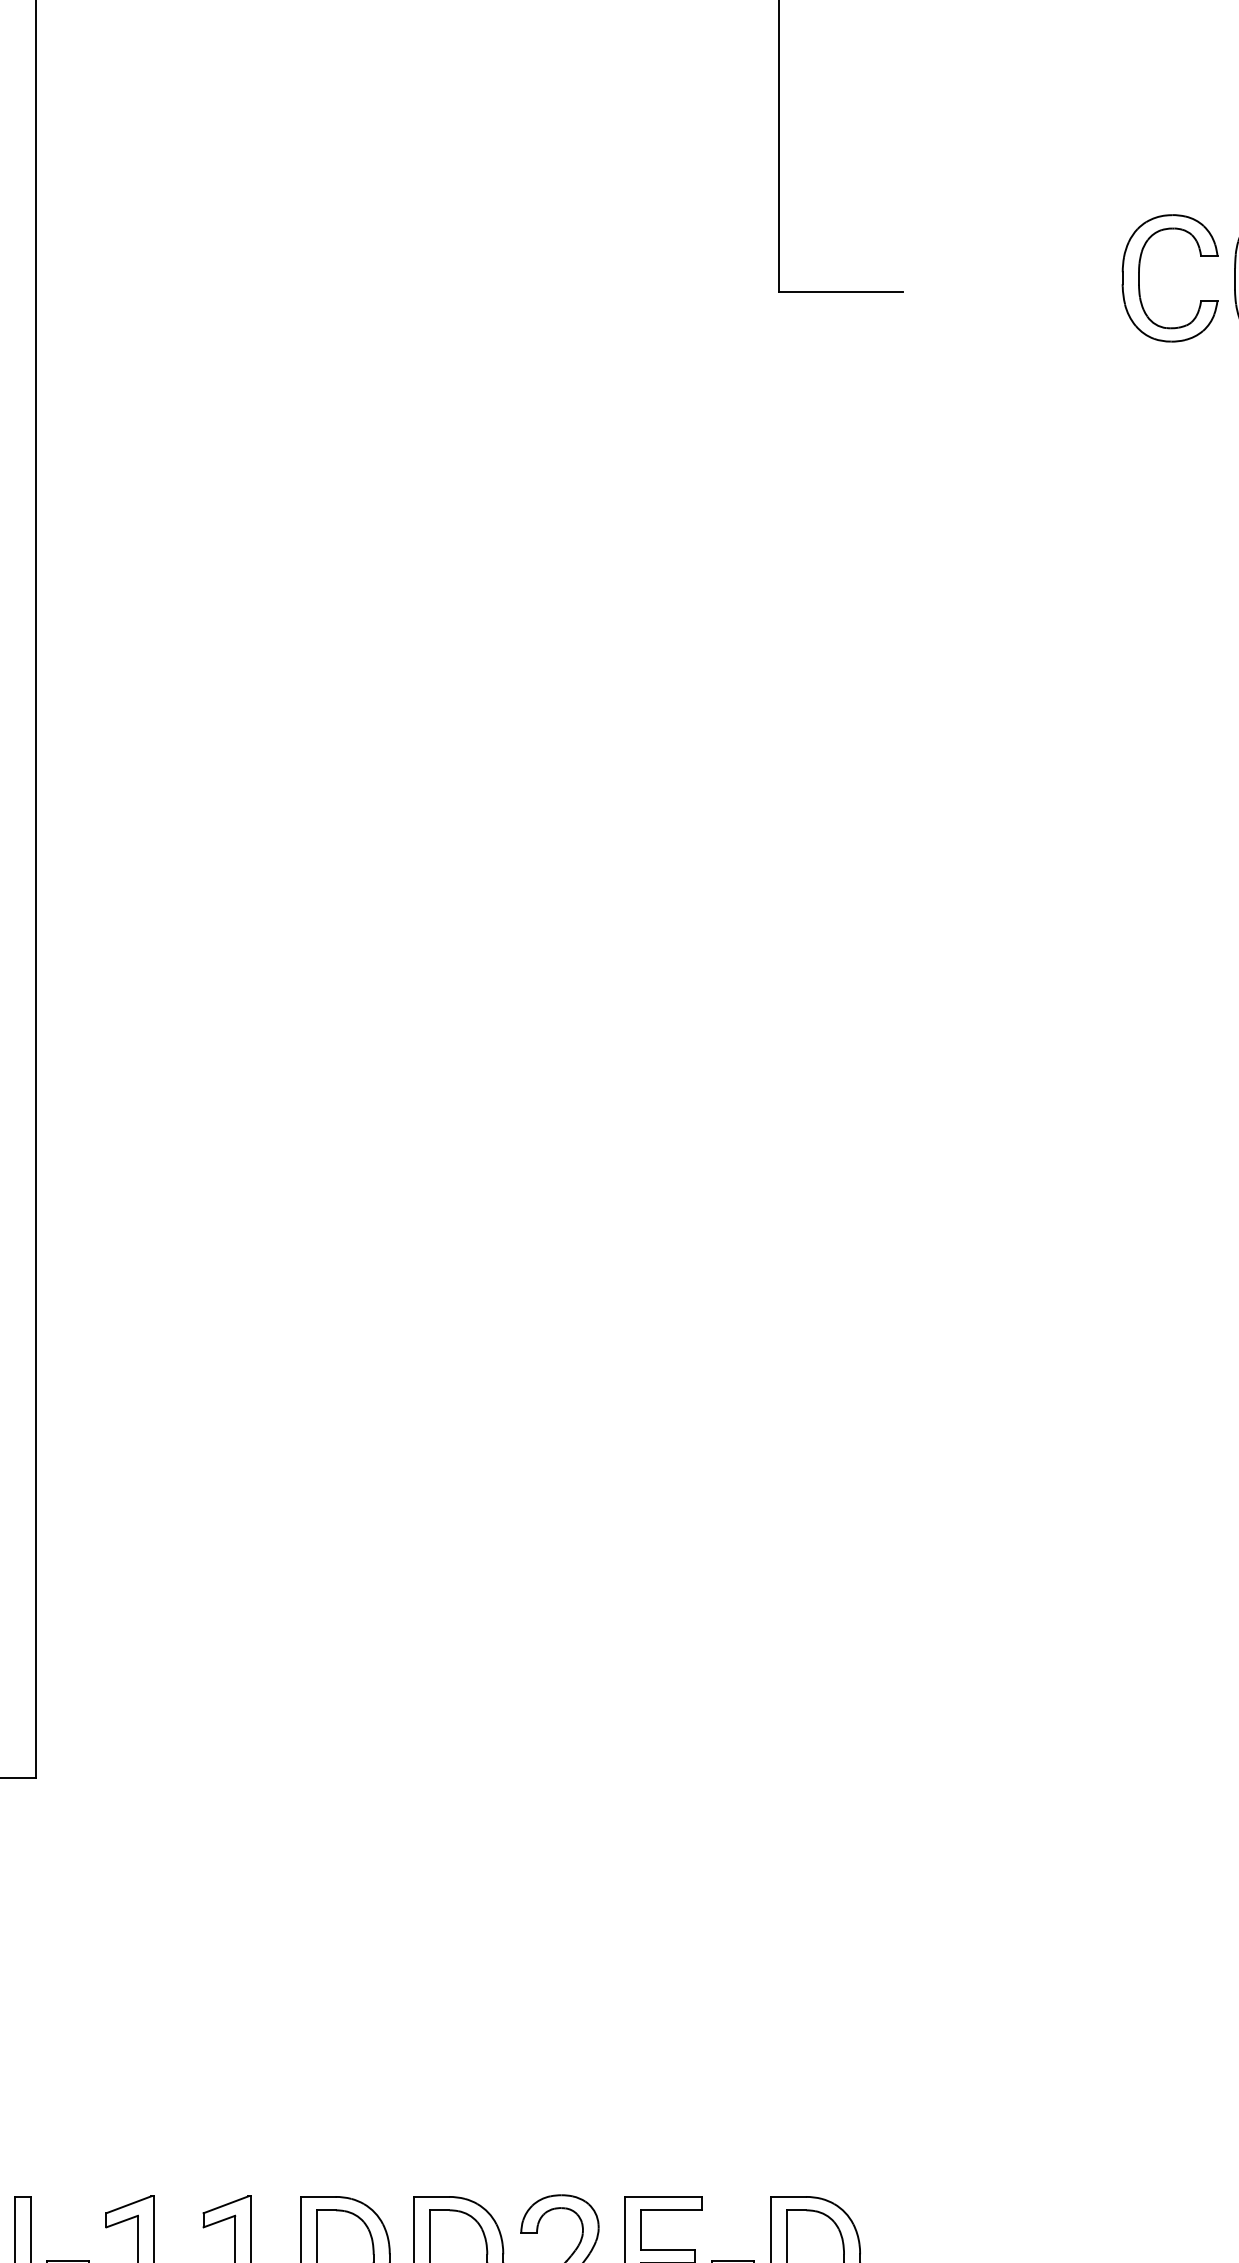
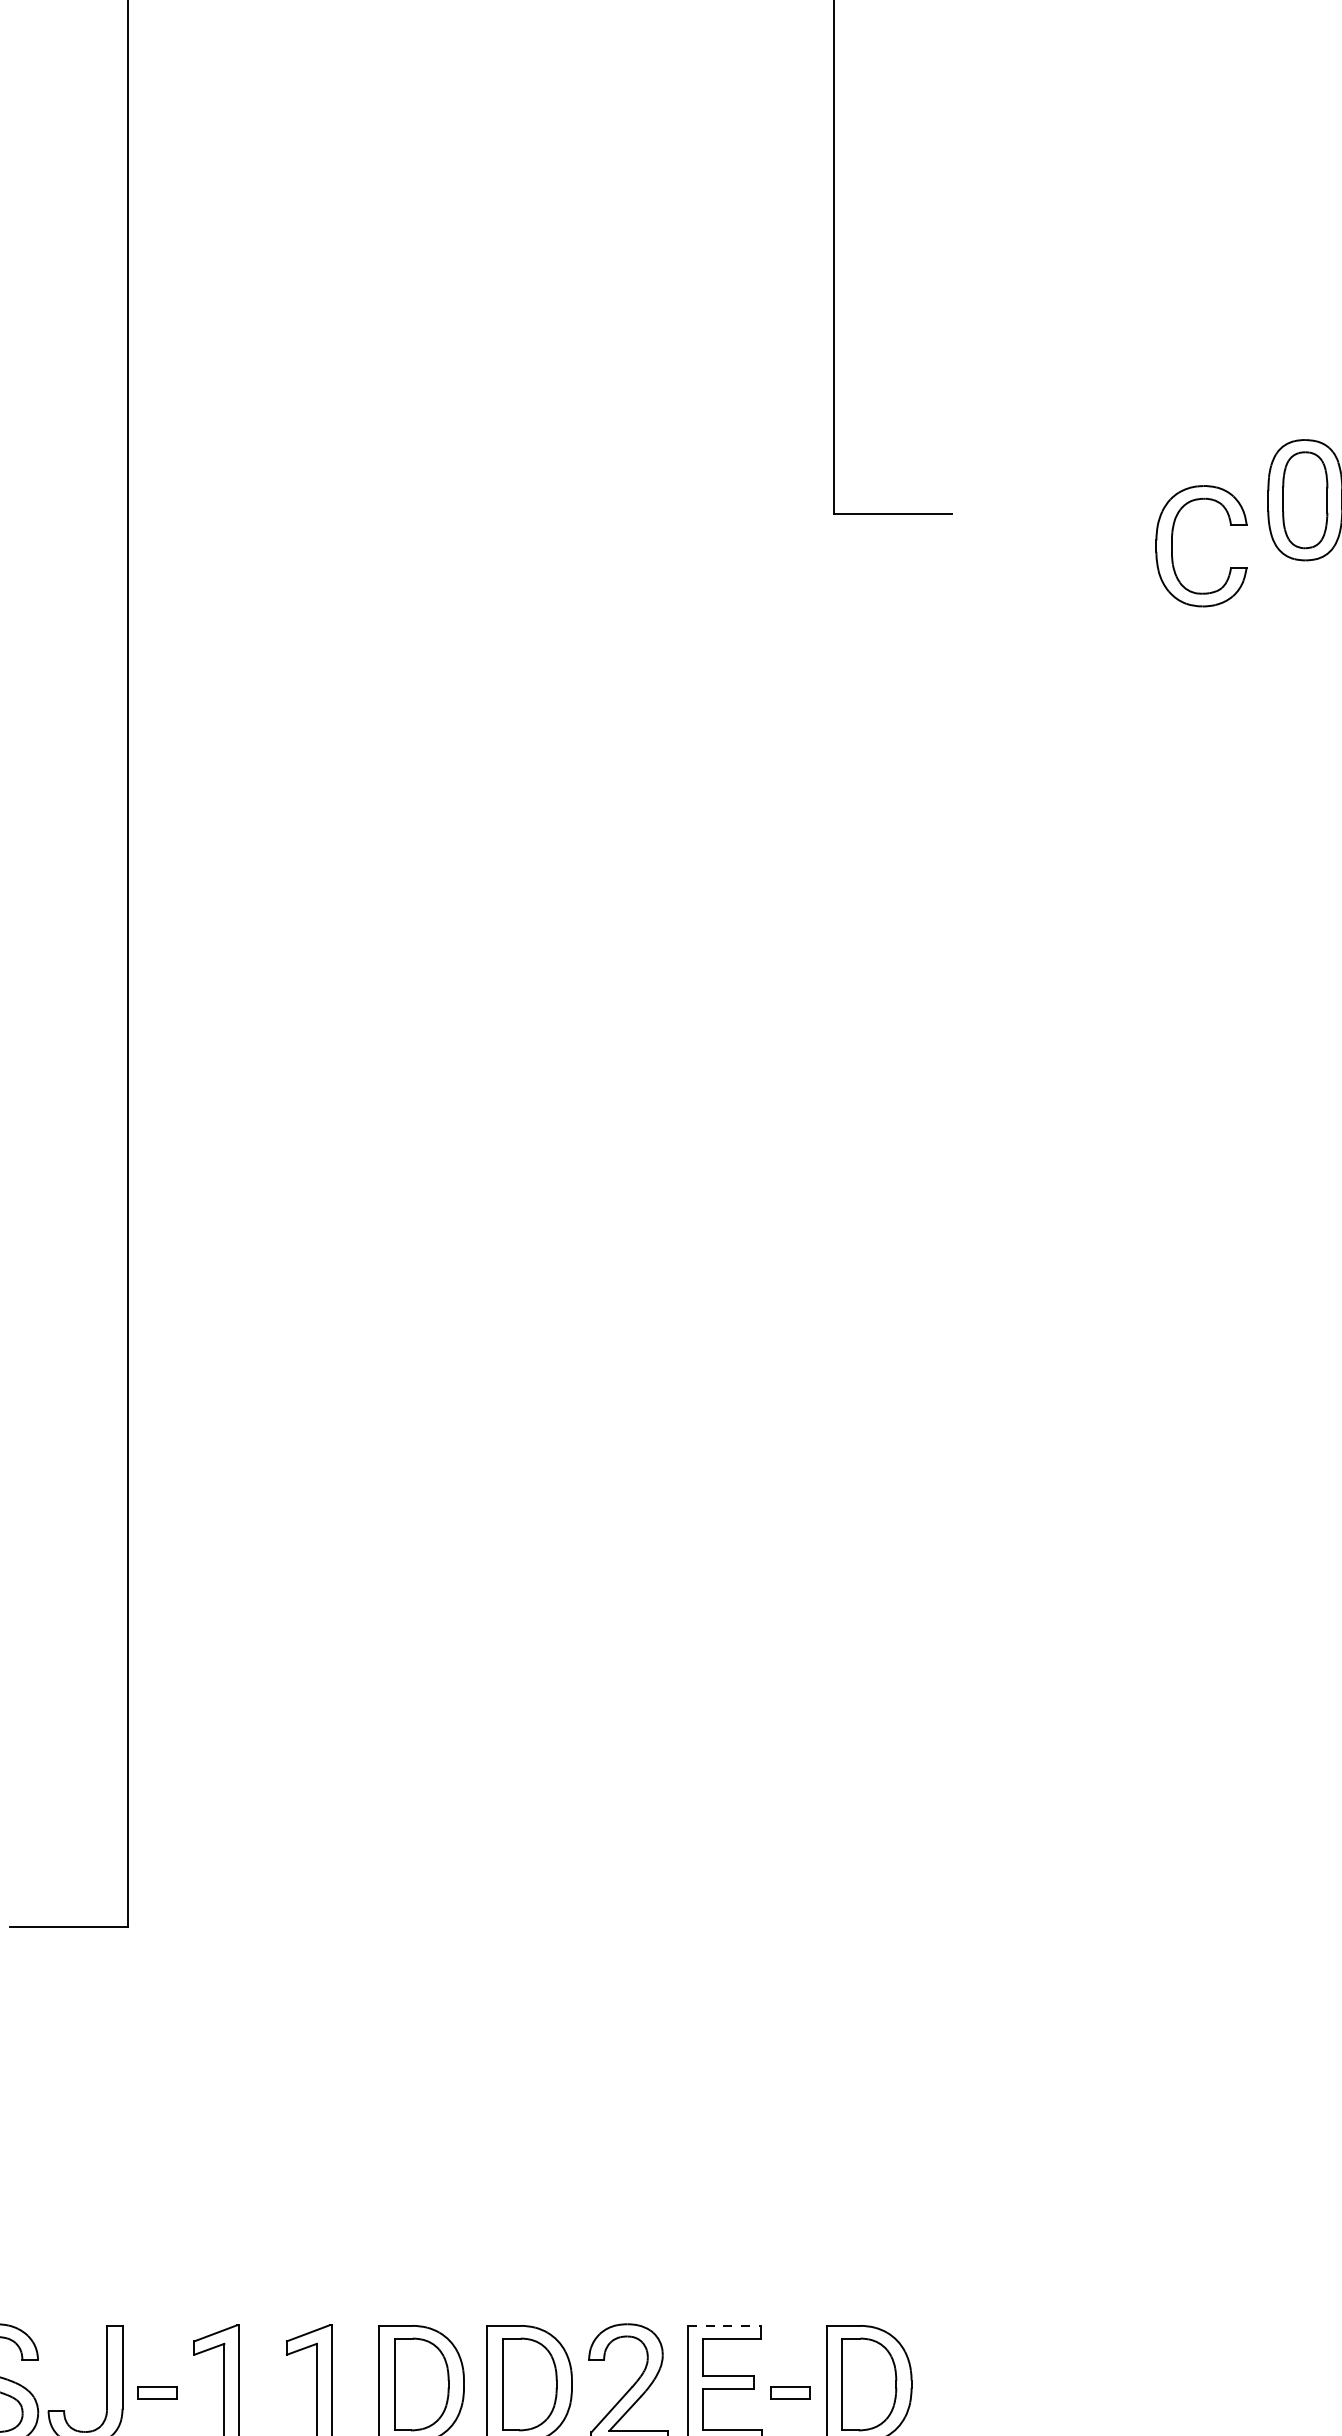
part: (1139, 278) -> (1172, 546), moved
line: (663, 2196) -> (724, 2325), solid -> dashed

